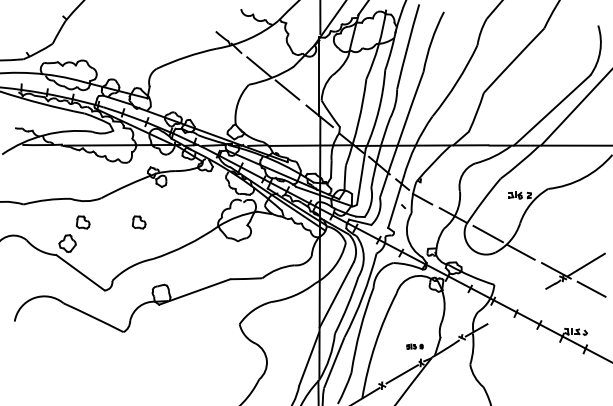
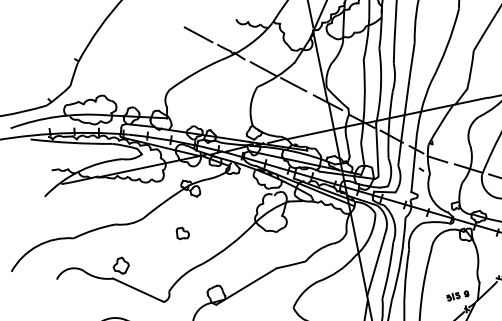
line: (198, 17) -> (198, 34), added
part: (83, 222) -> (131, 243), removed
part: (414, 346) -> (457, 295), size x1.43

